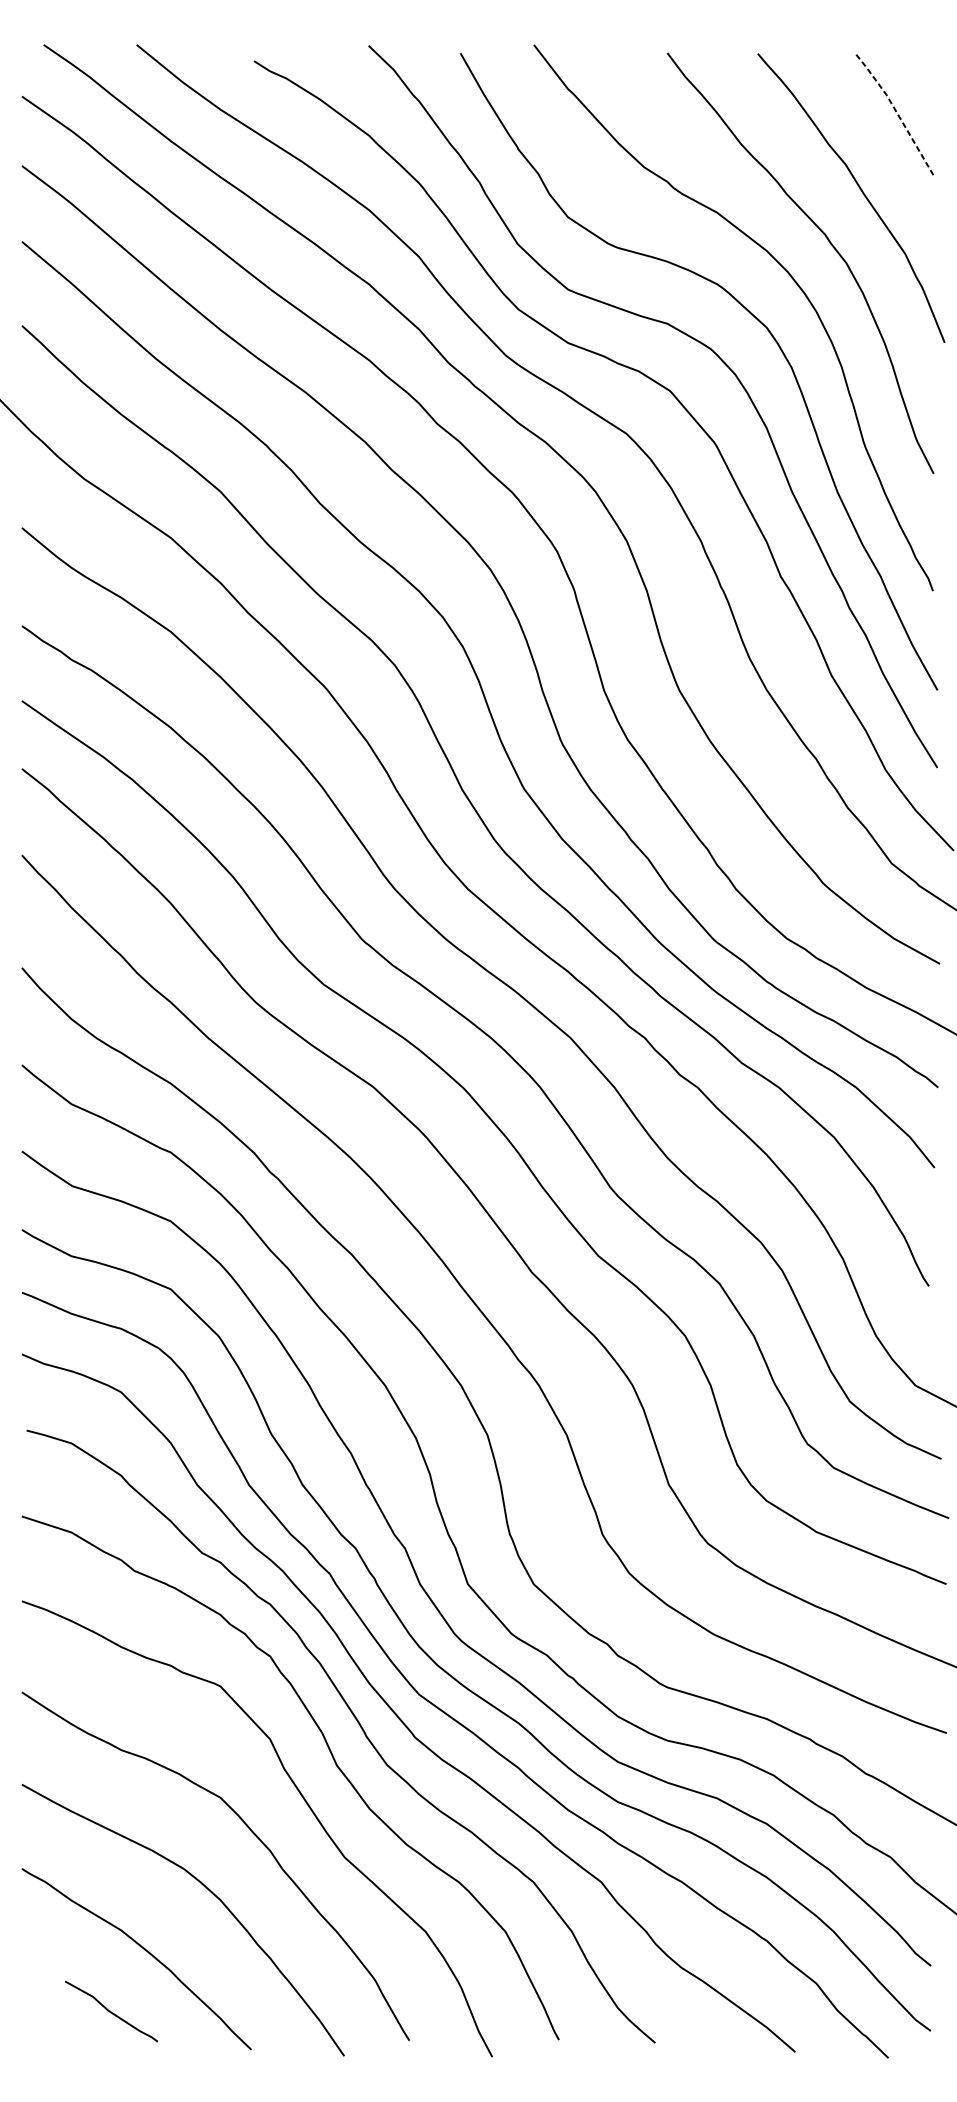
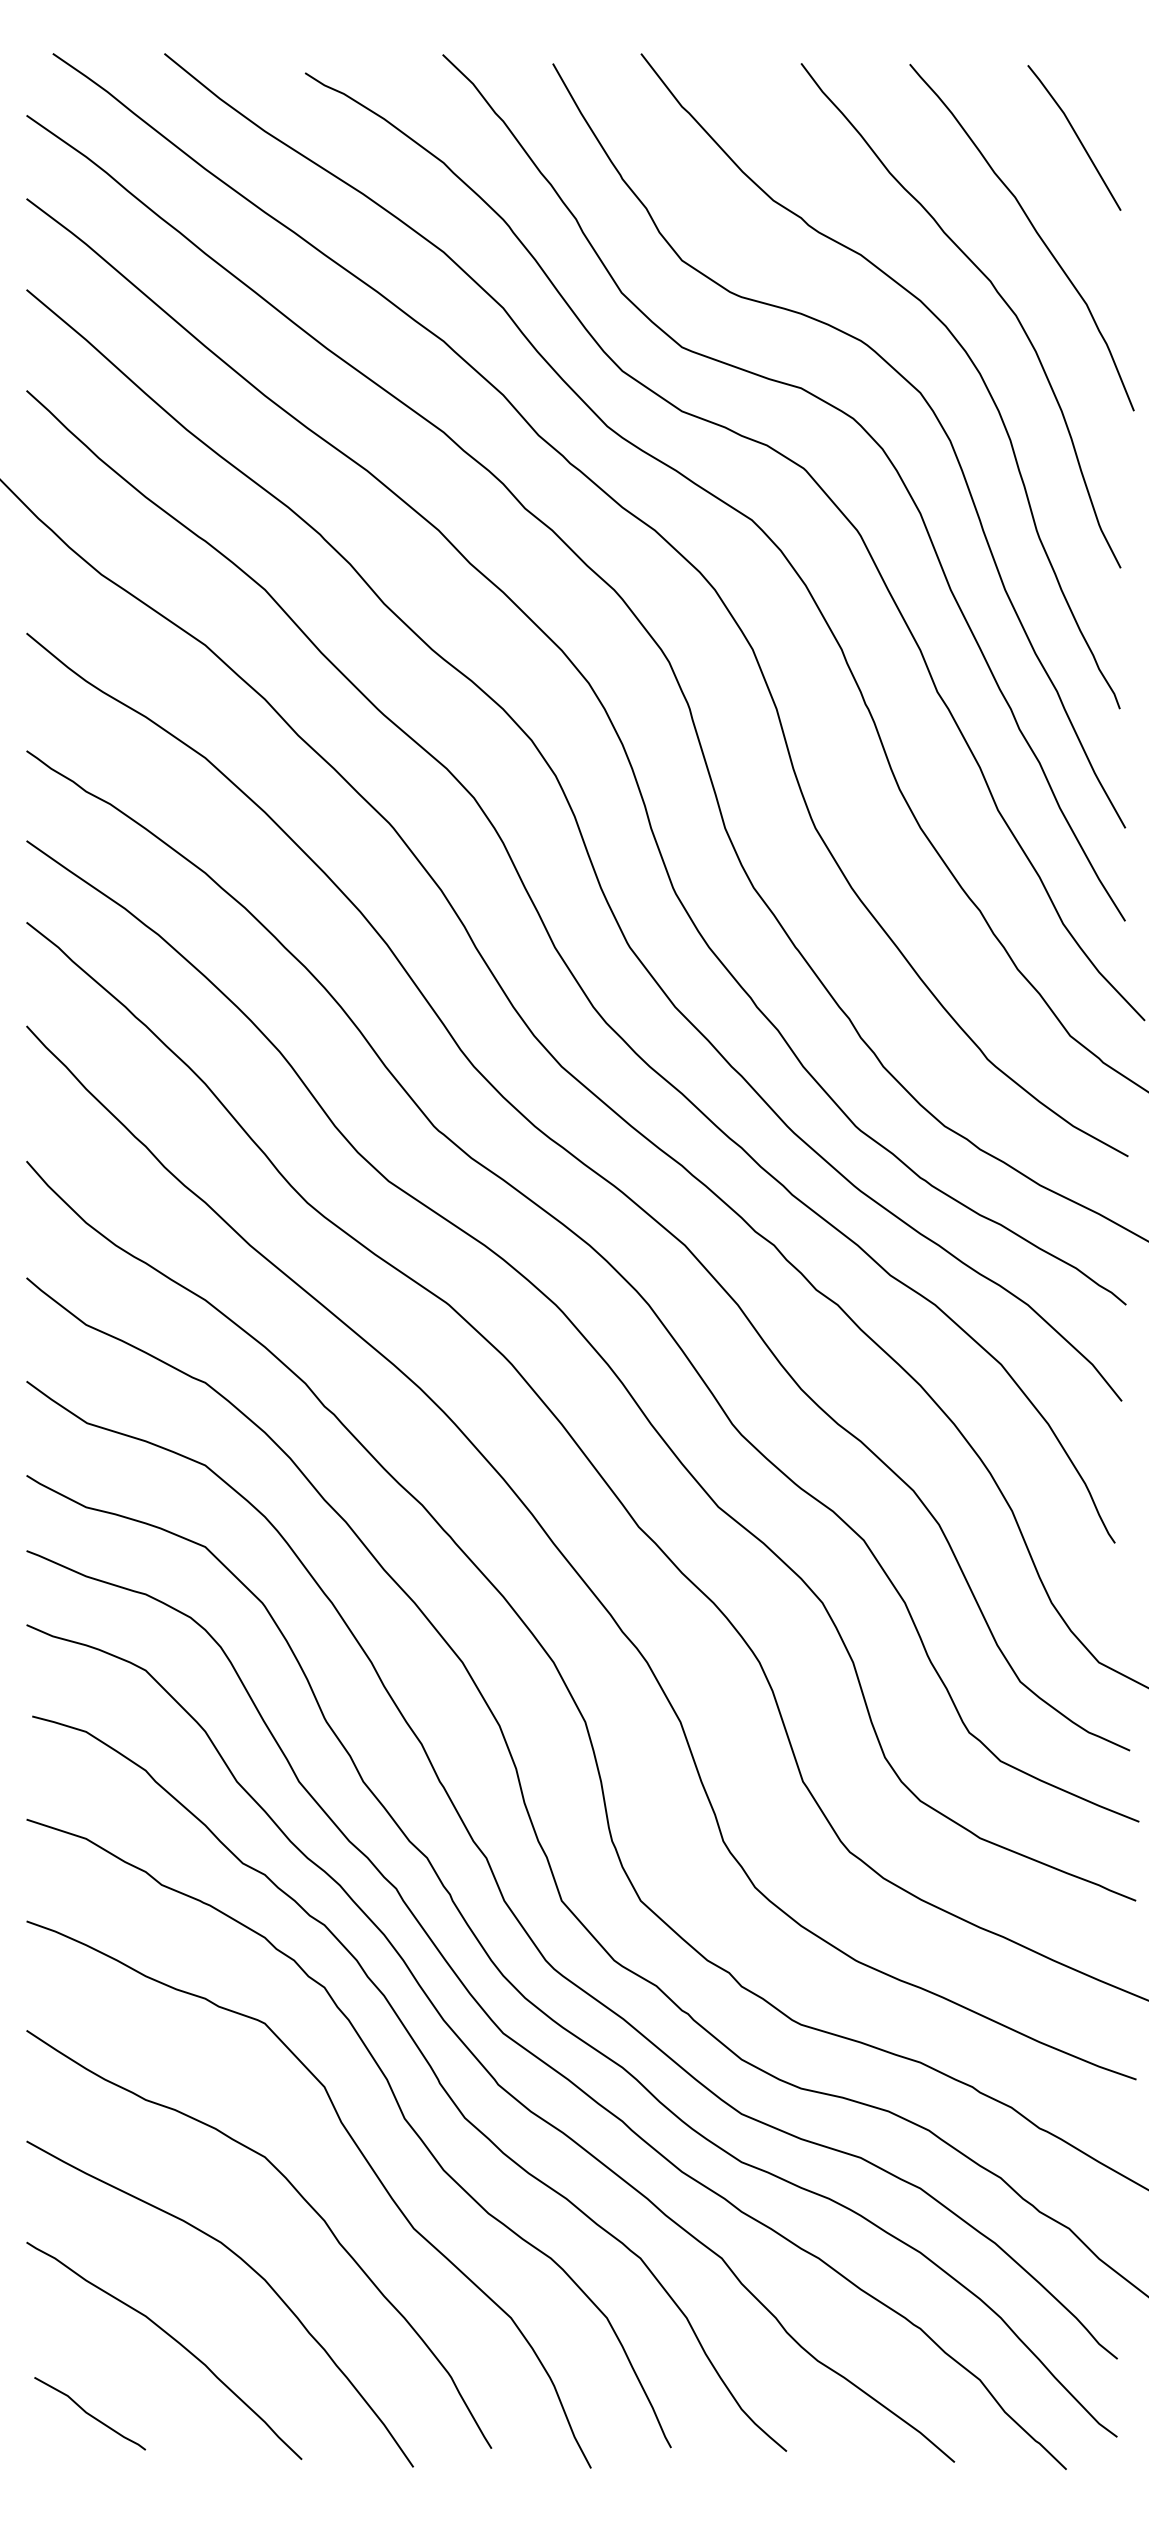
line: (896, 112) -> (1076, 134), dashed -> solid
curve: (111, 2011) -> (89, 2413), moved

